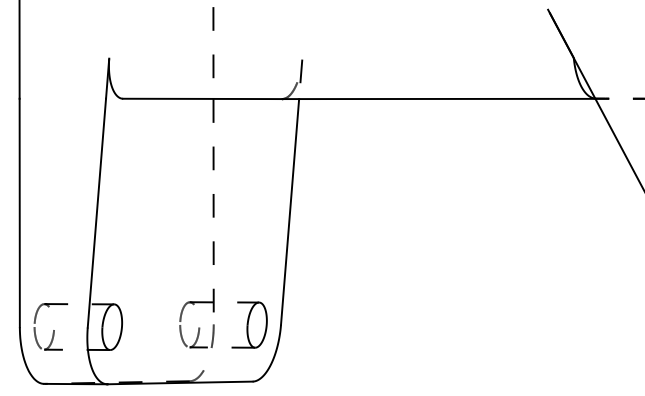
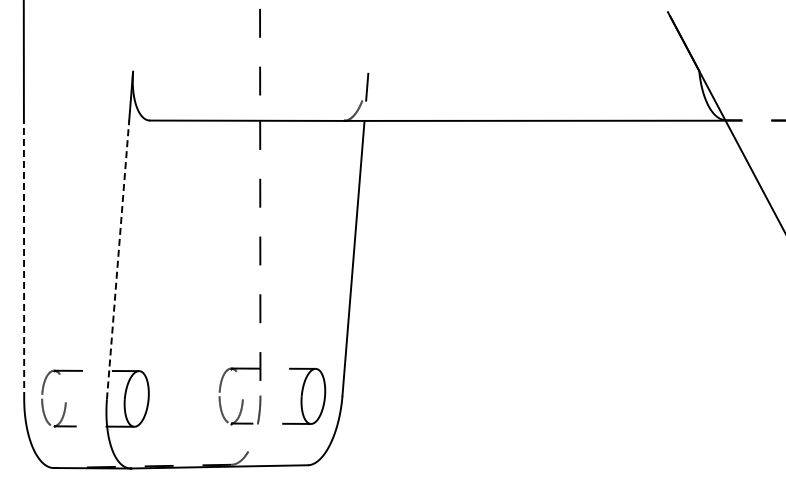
line: (20, 212) -> (24, 259), solid -> dashed
line: (97, 212) -> (118, 259), solid -> dashed

